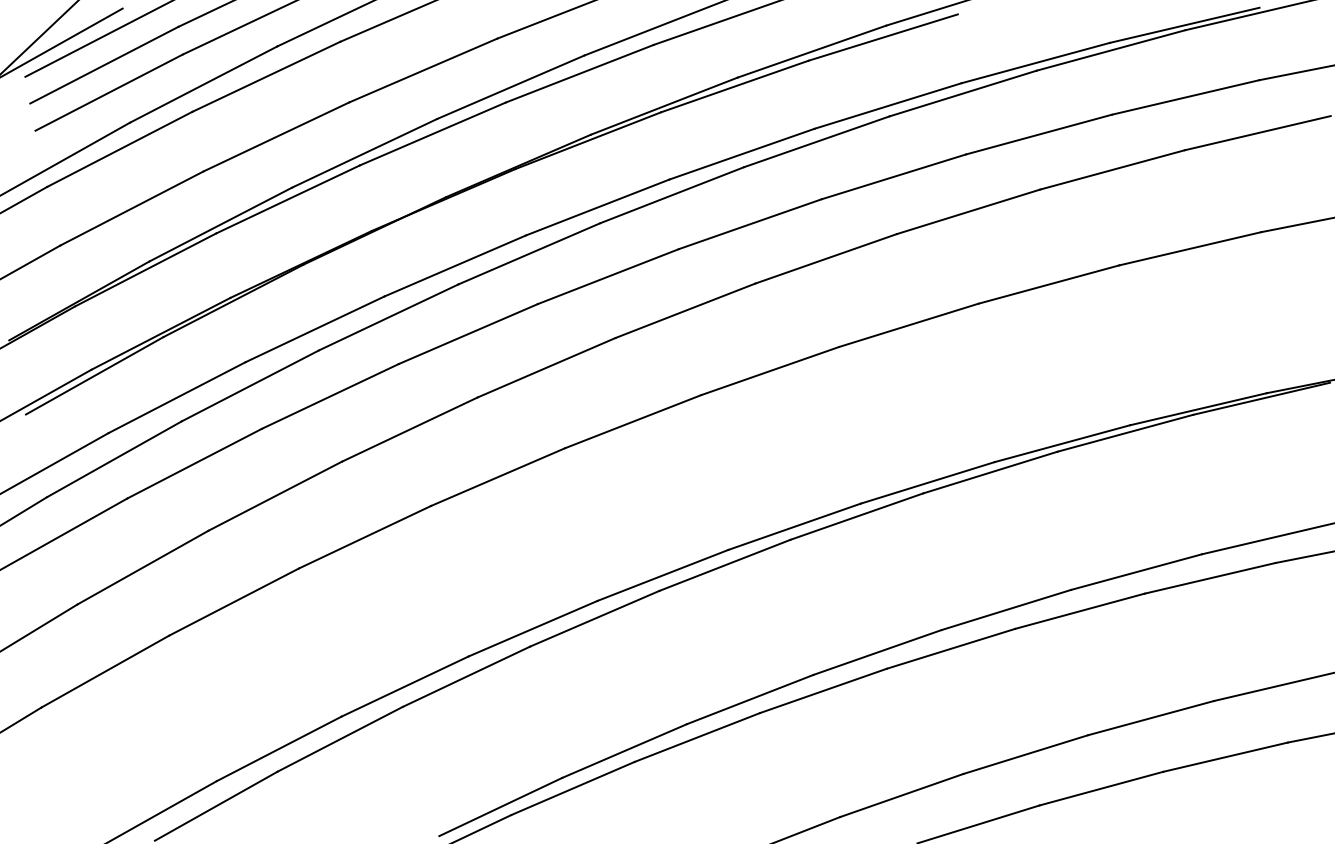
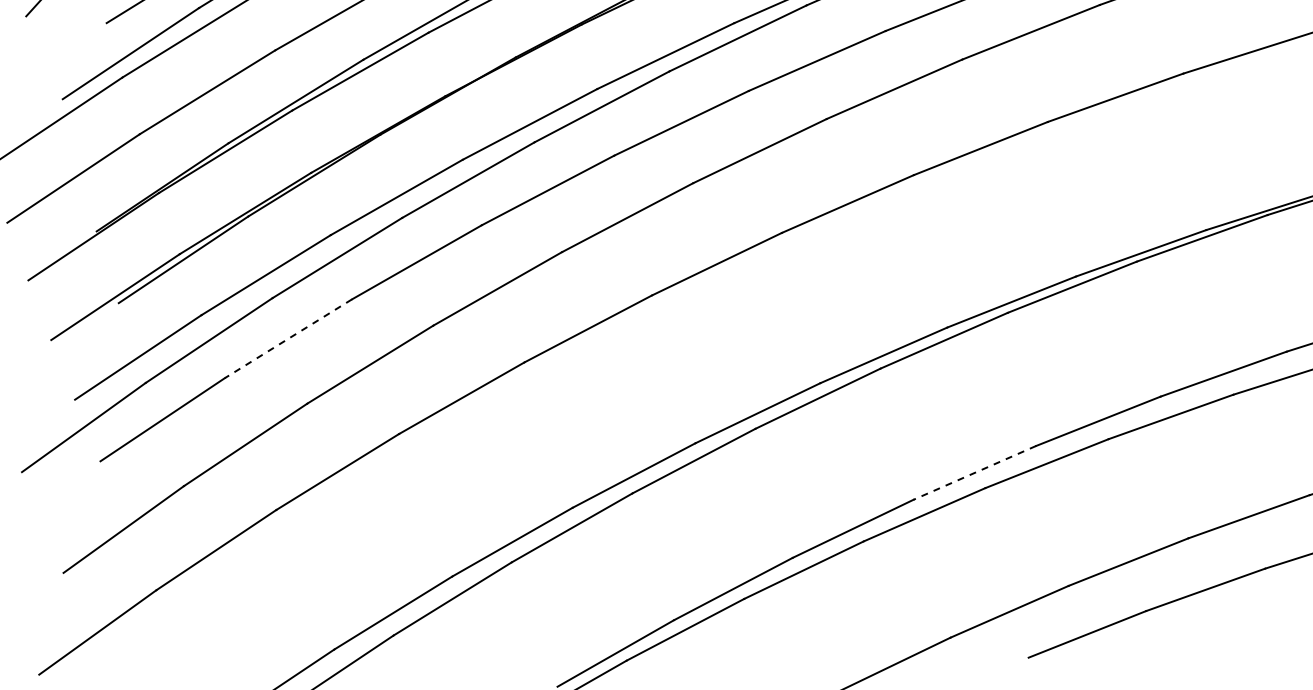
line: (194, 463) -> (288, 338), solid -> dashed
line: (877, 652) -> (974, 472), solid -> dashed

